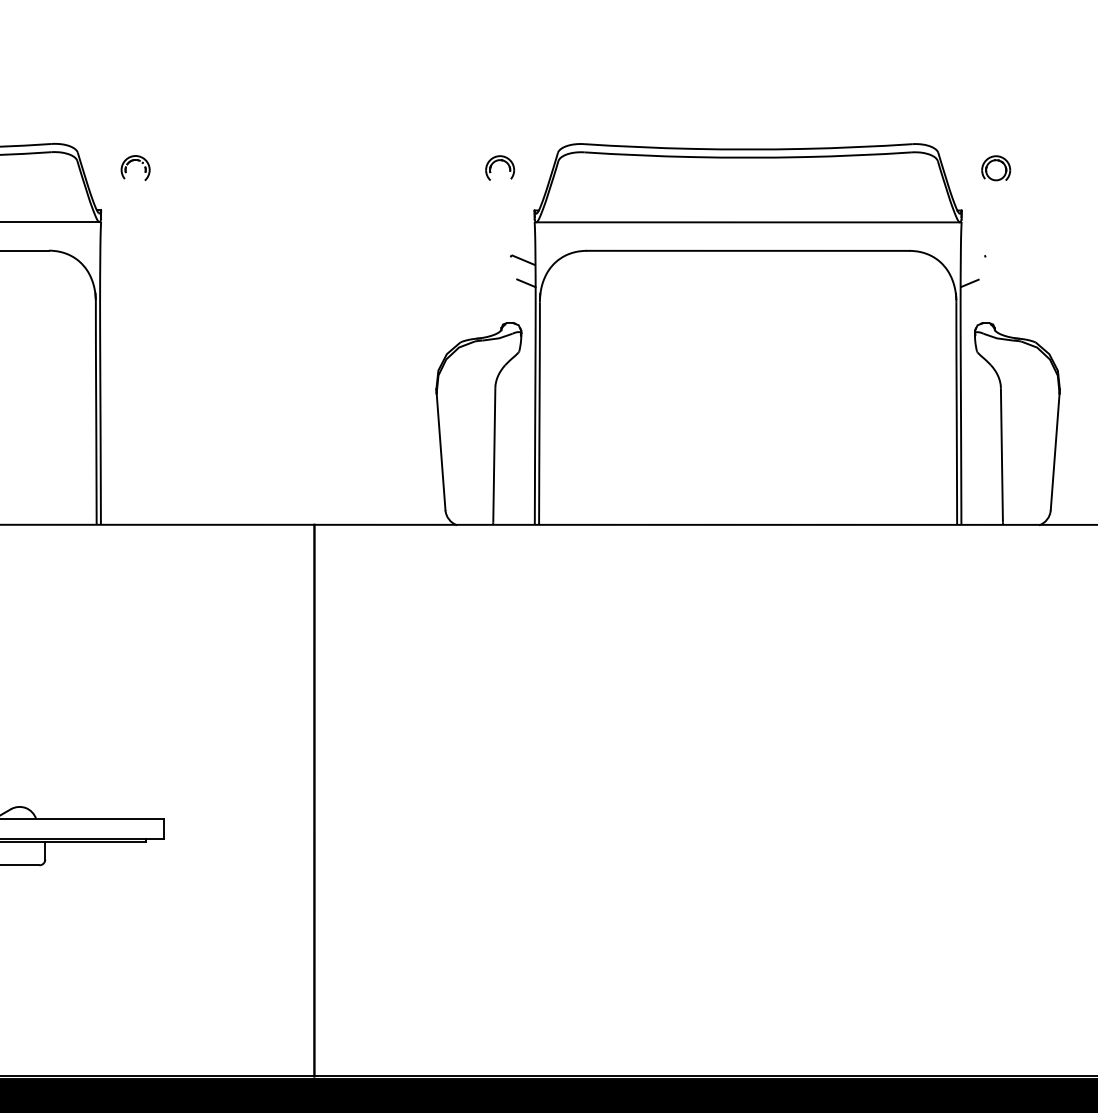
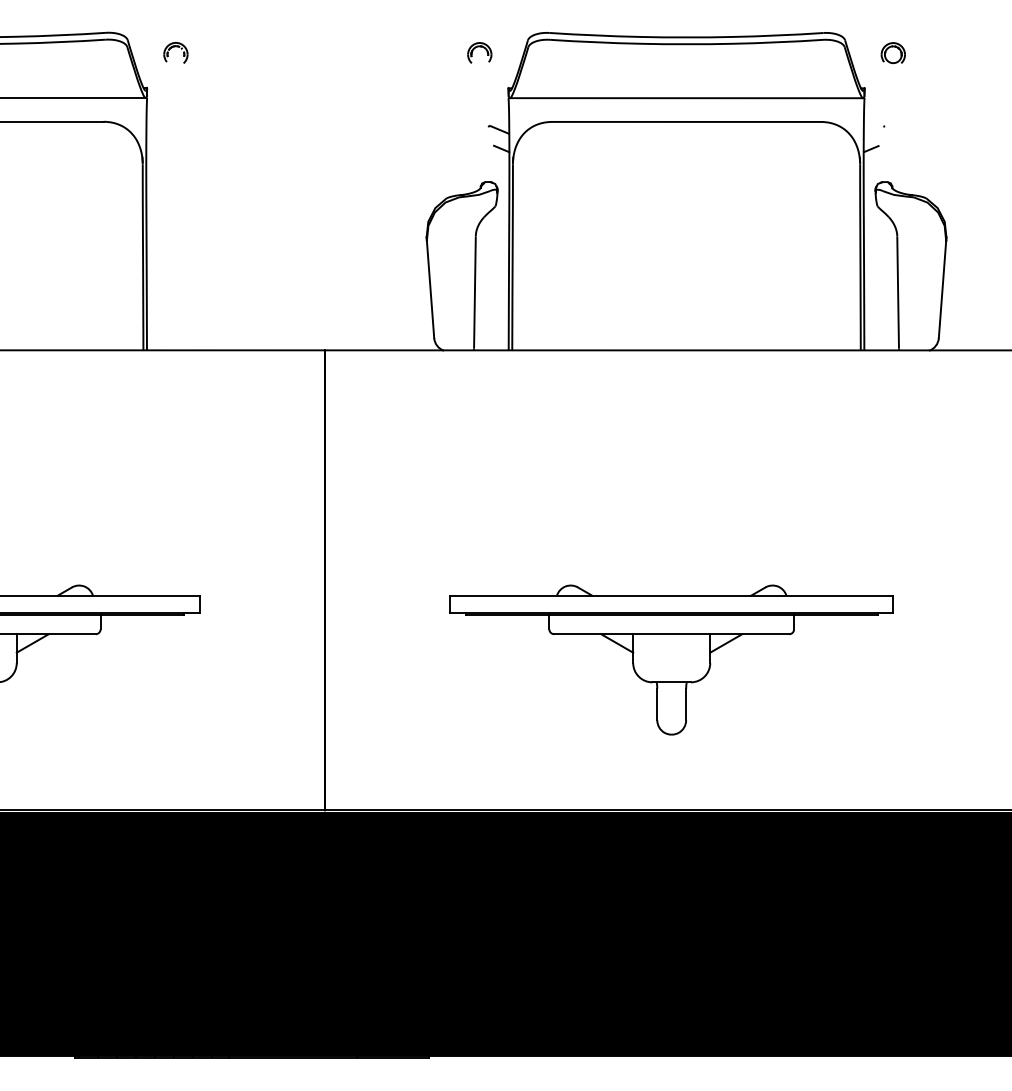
part: (730, 895) -> (671, 659), added

